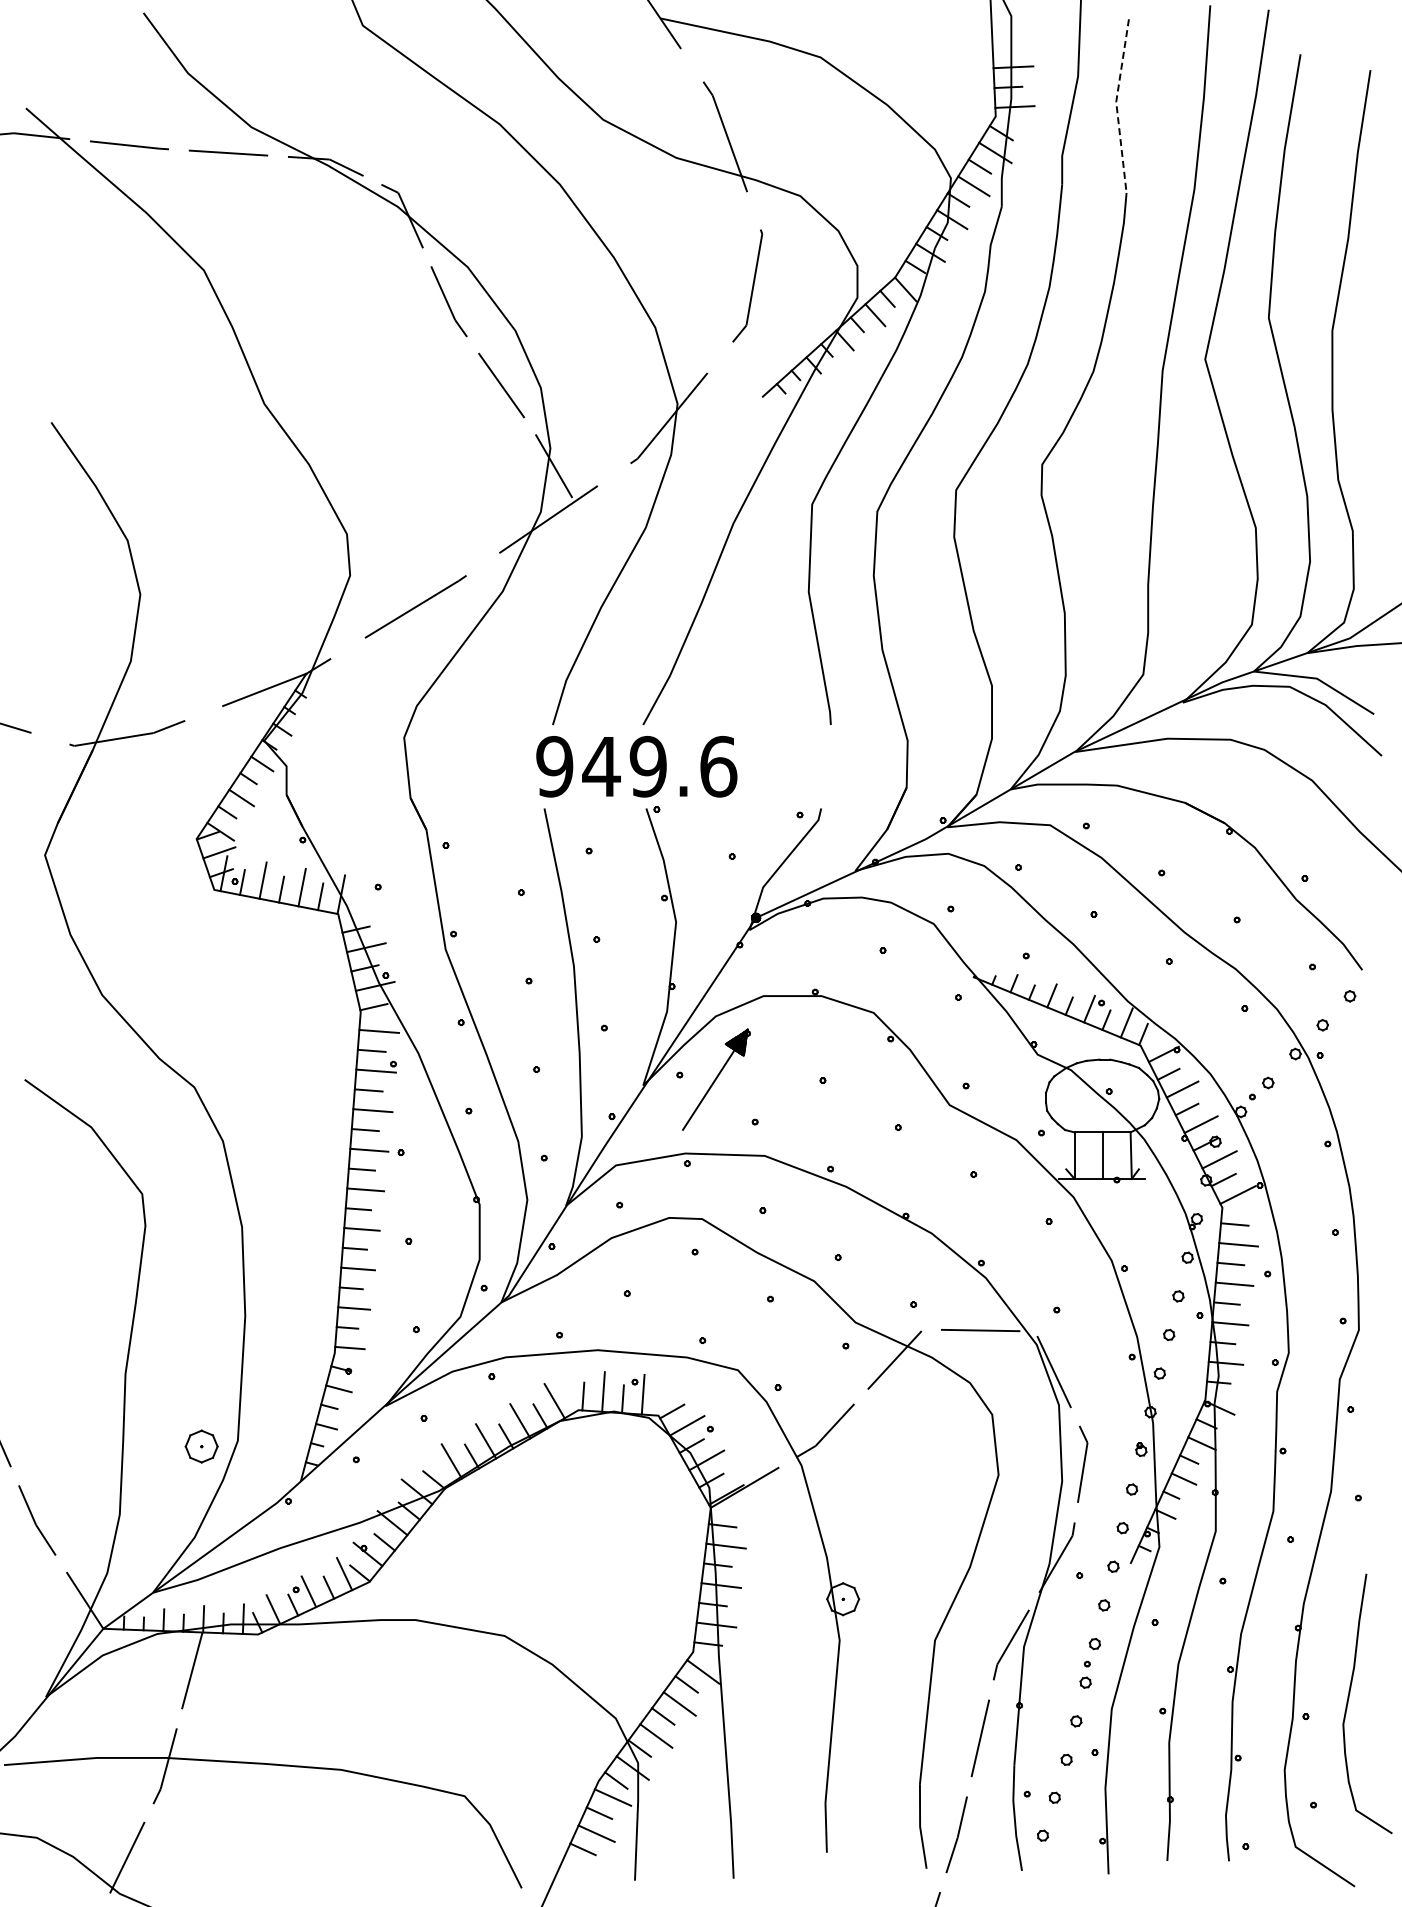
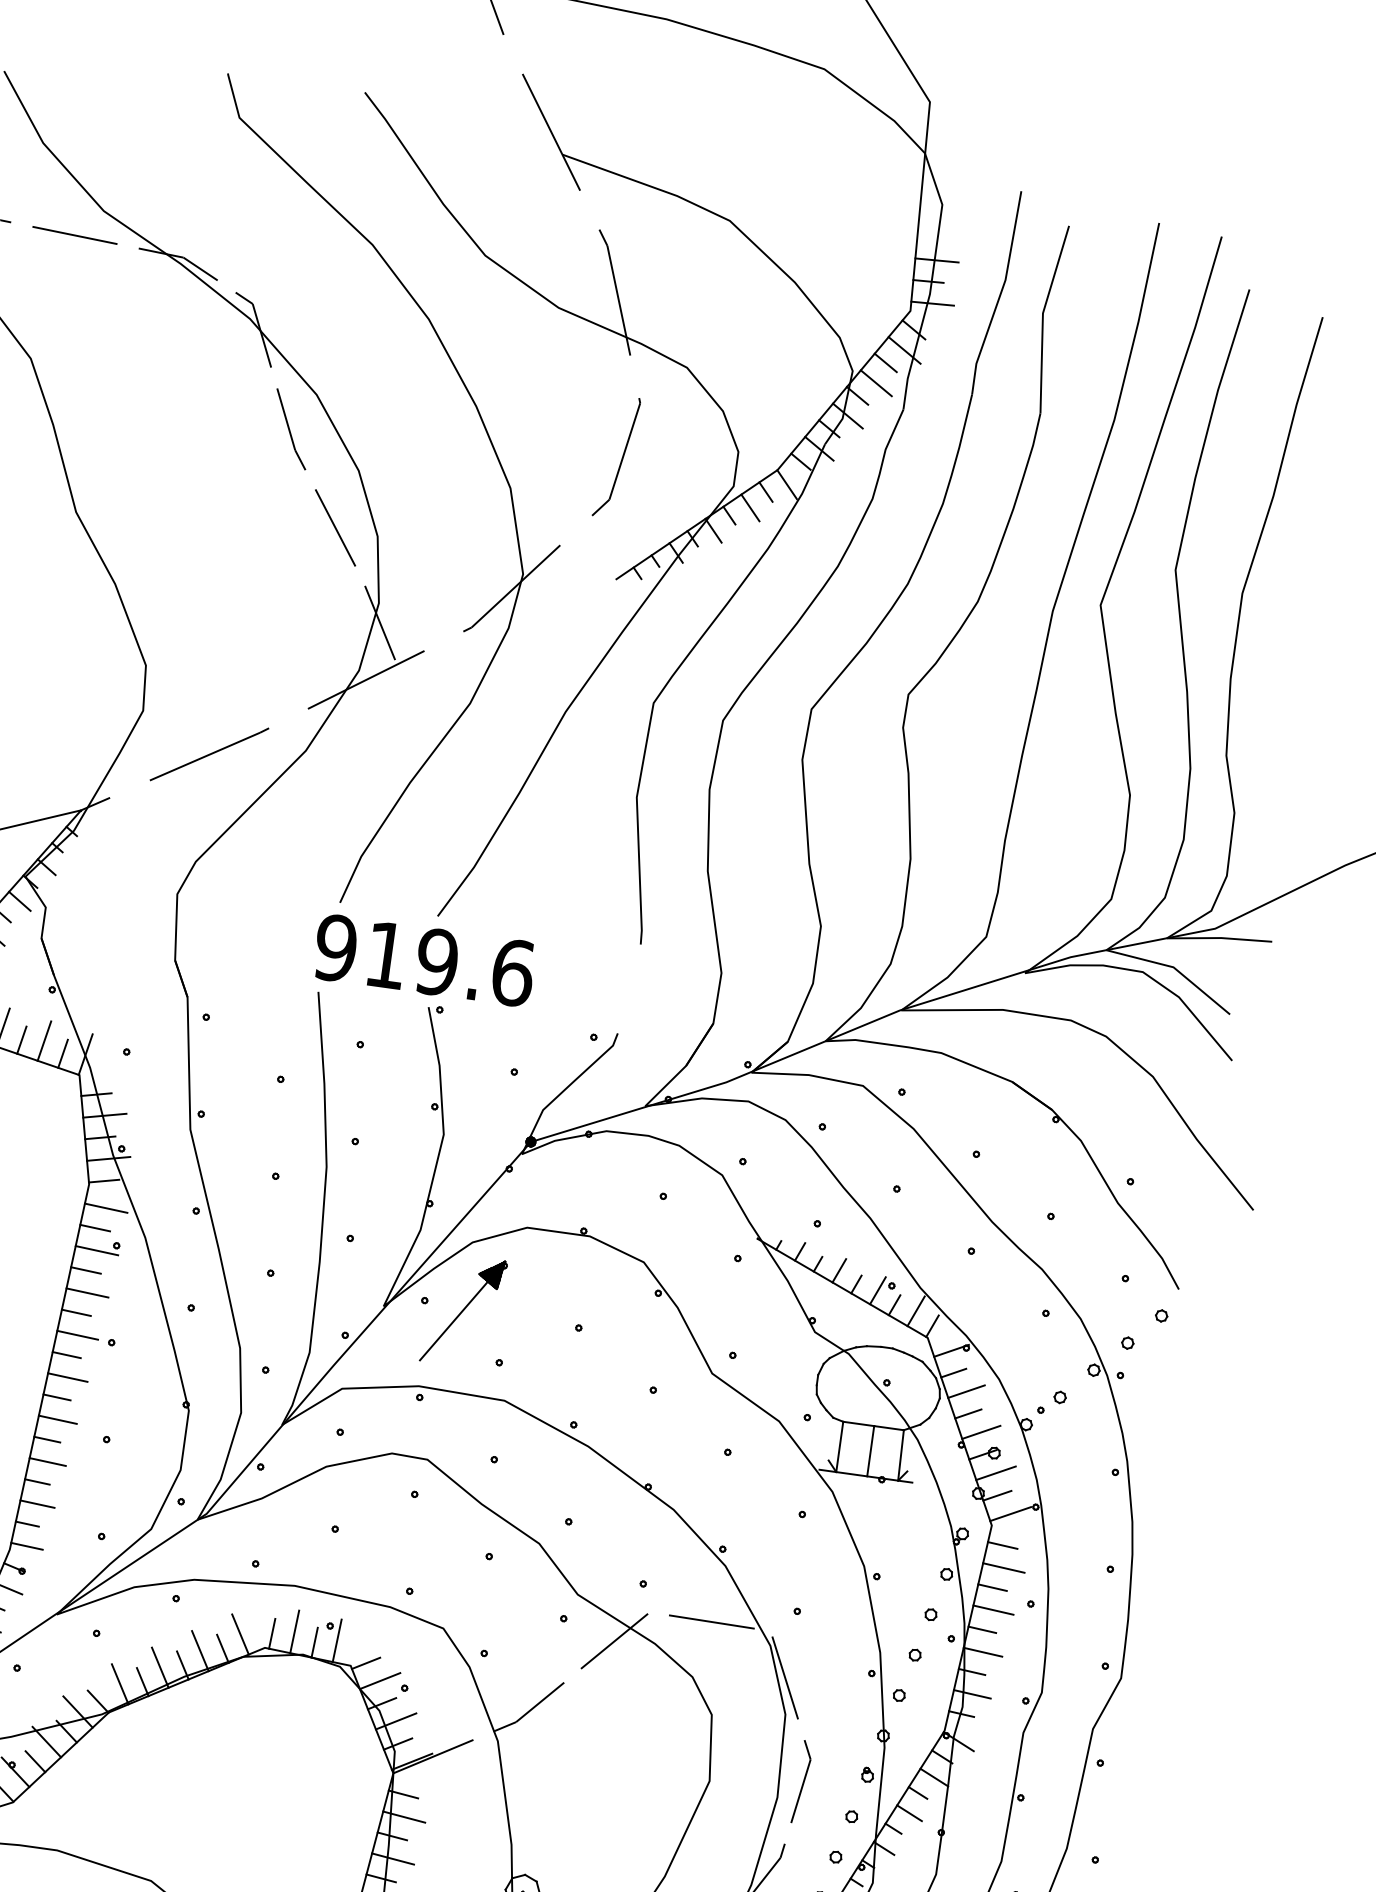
line: (1116, 105) -> (1042, 317), dashed -> solid
text: (601, 766) -> (386, 954), 949.6 -> 919.6

